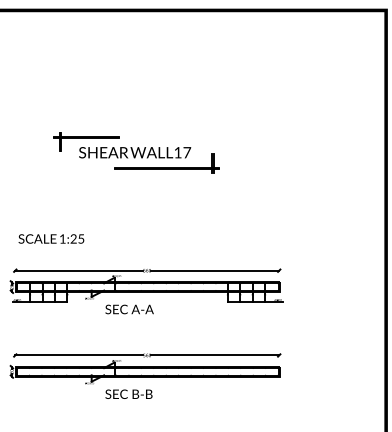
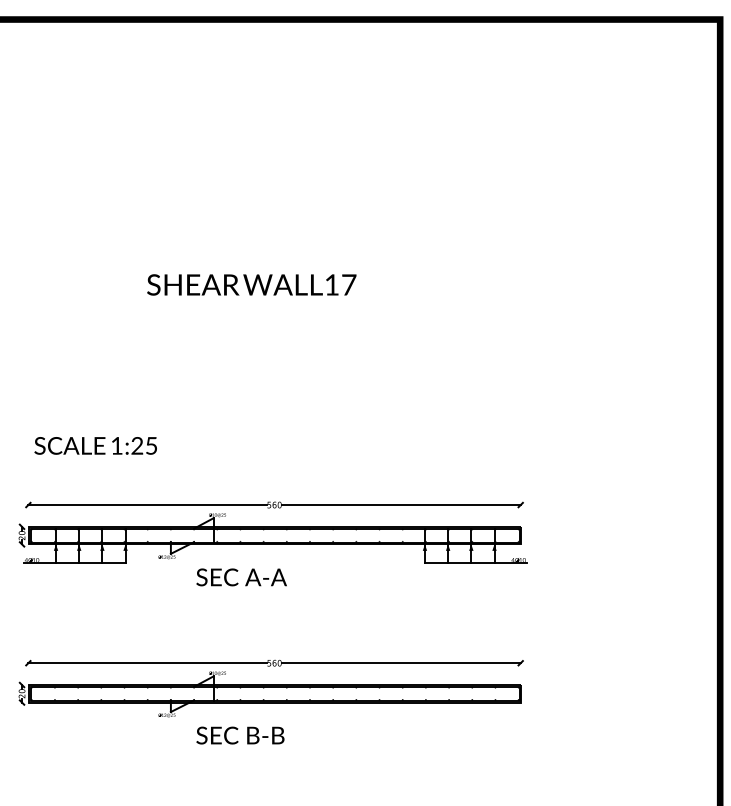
part: (136, 167) -> (254, 312), removed

